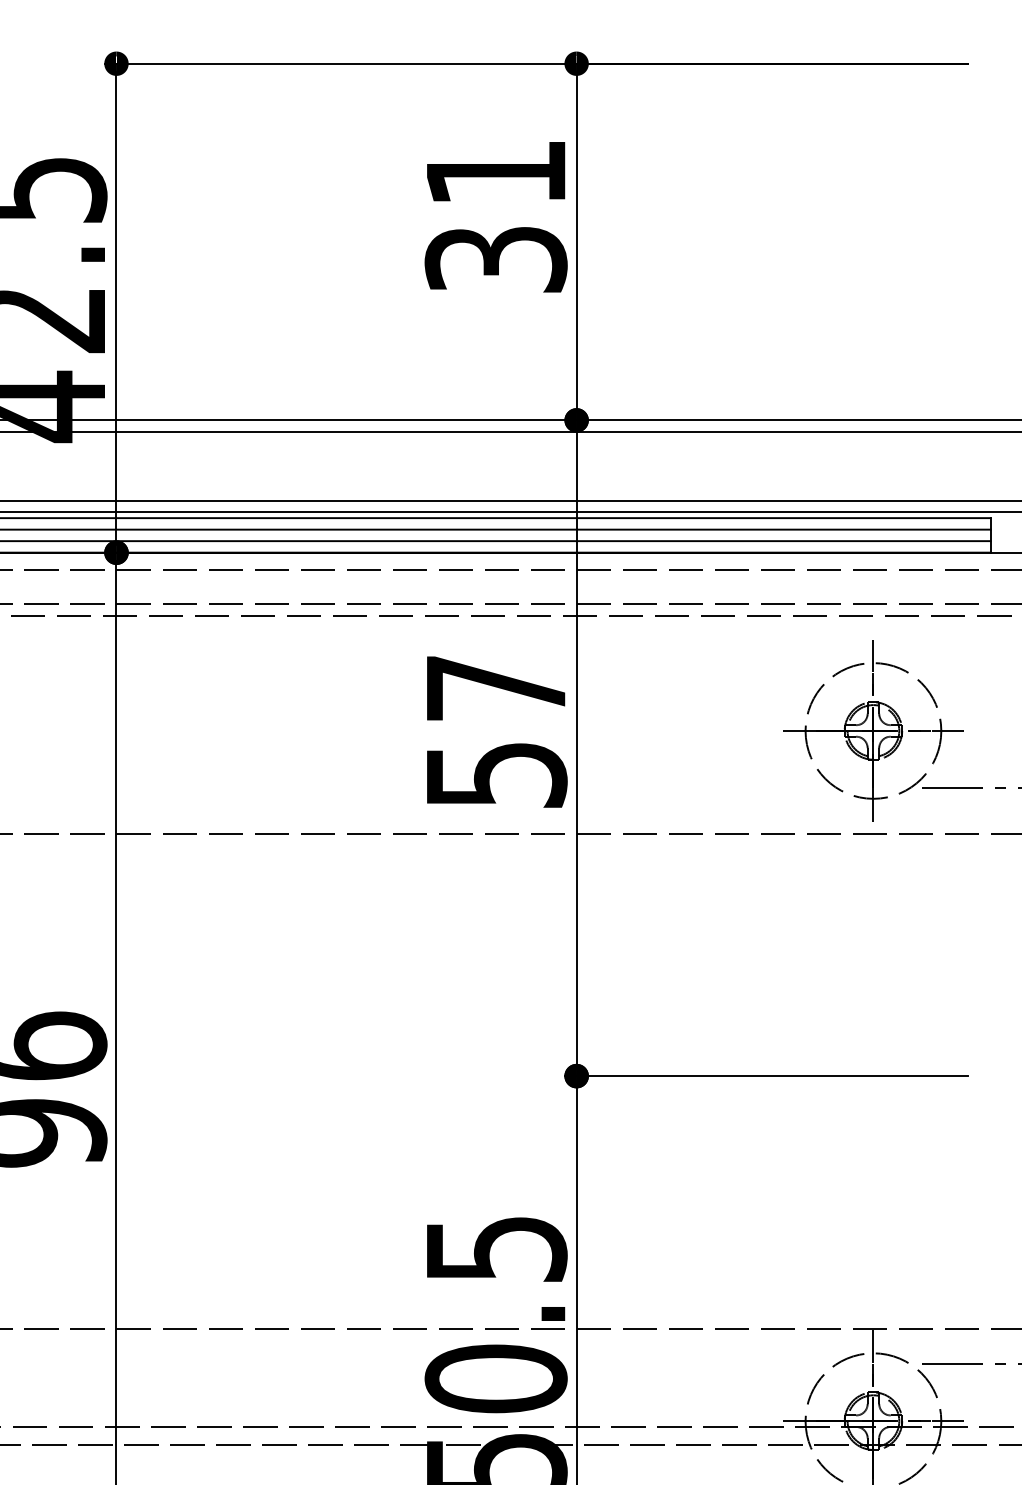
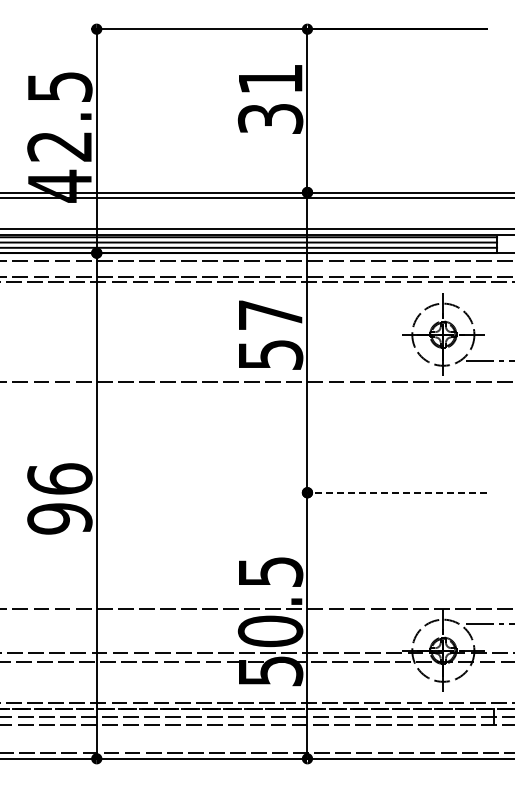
line: (764, 1075) -> (393, 492), solid -> dashed

